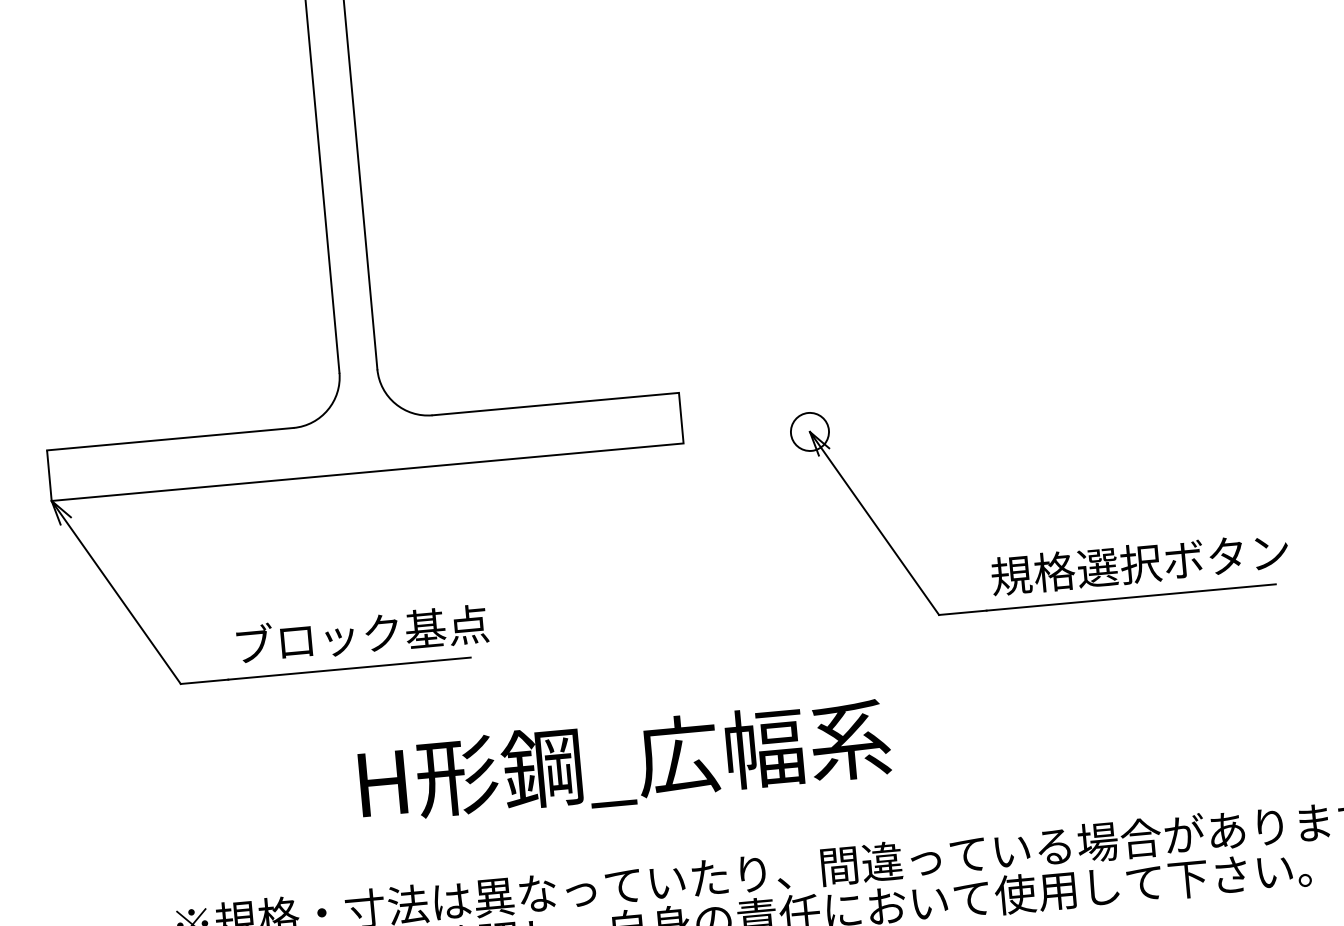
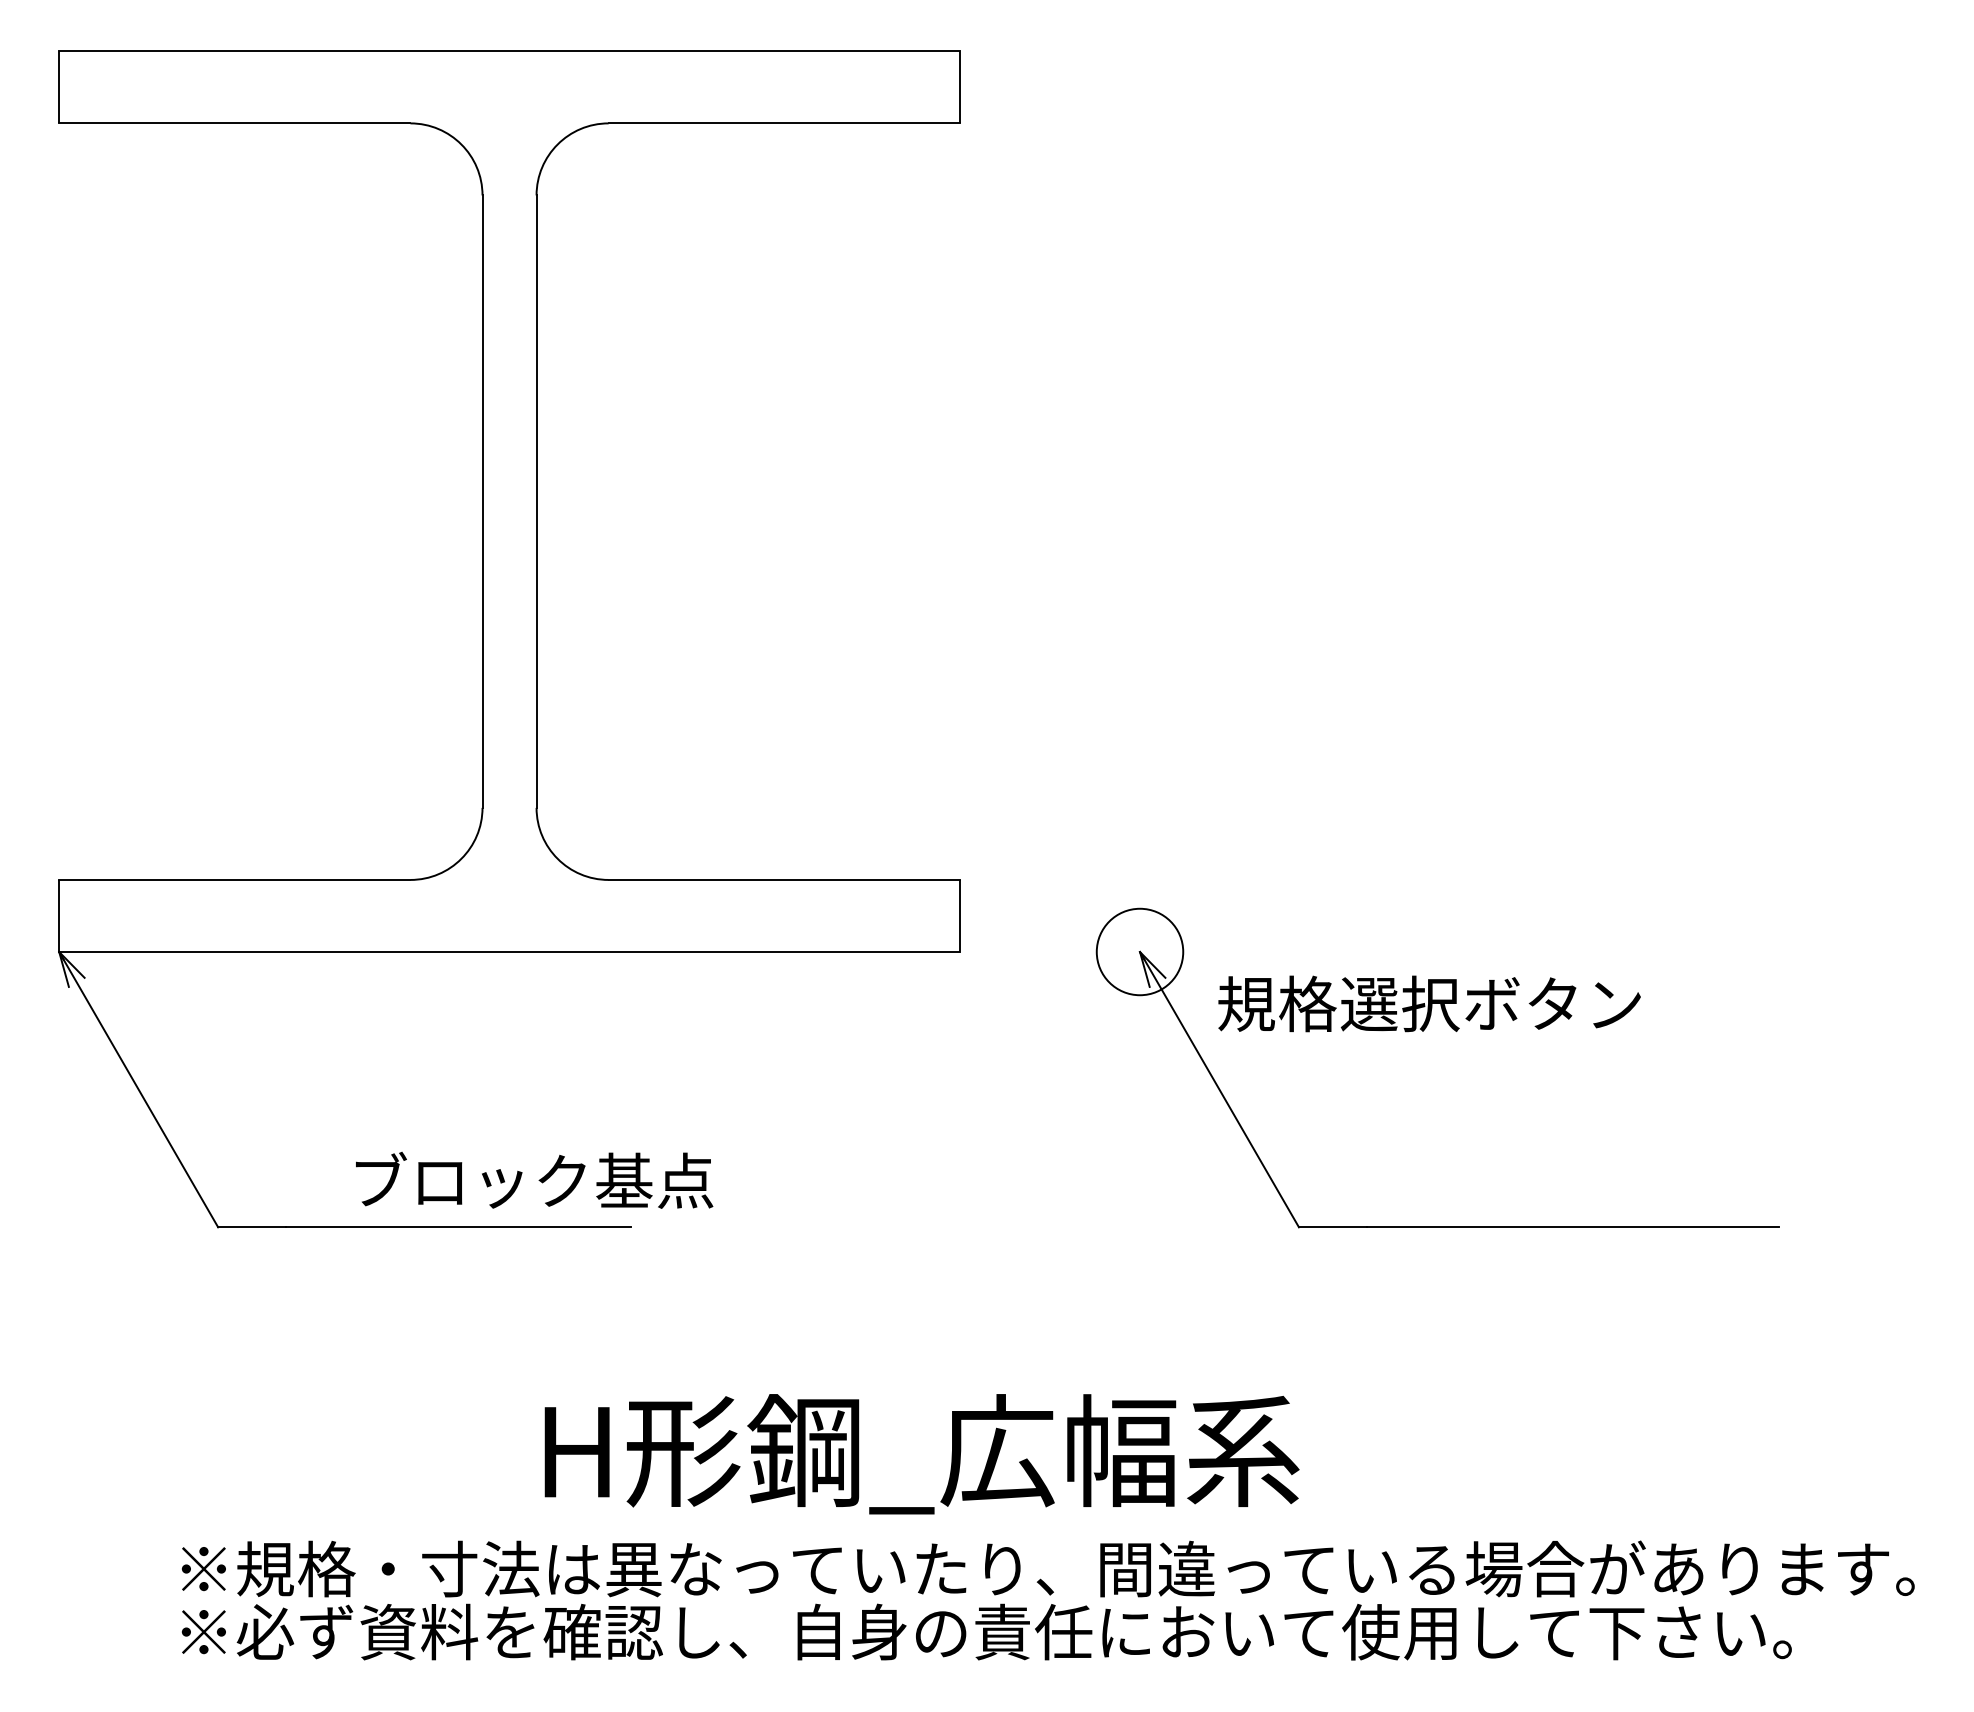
circle: (810, 431) -> (1140, 951), size x1.6
text: (1139, 563) -> (1429, 1003), moved
text: (362, 633) -> (534, 1179), moved
text: (624, 763) -> (921, 1454), moved

